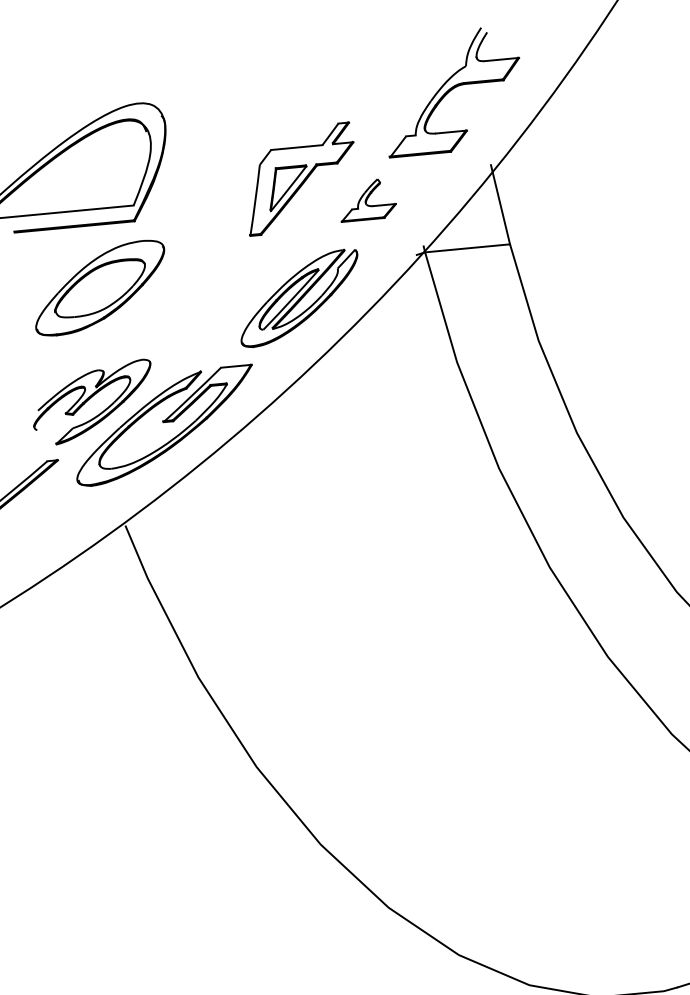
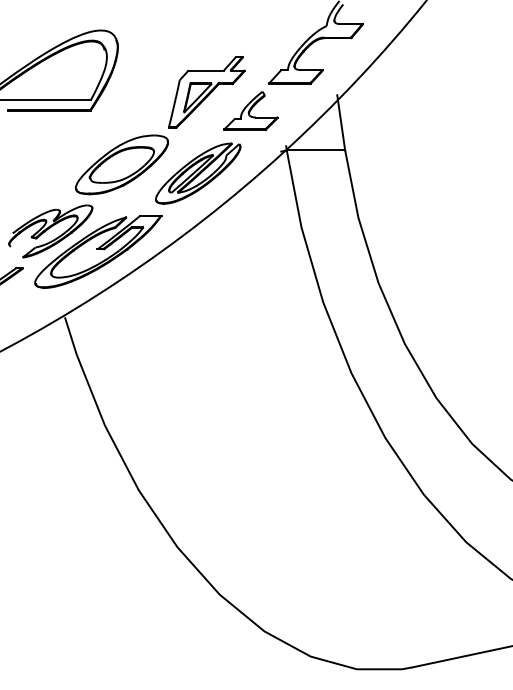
part: (366, 199) -> (250, 110), size x1.43
part: (100, 287) -> (122, 164), moved

